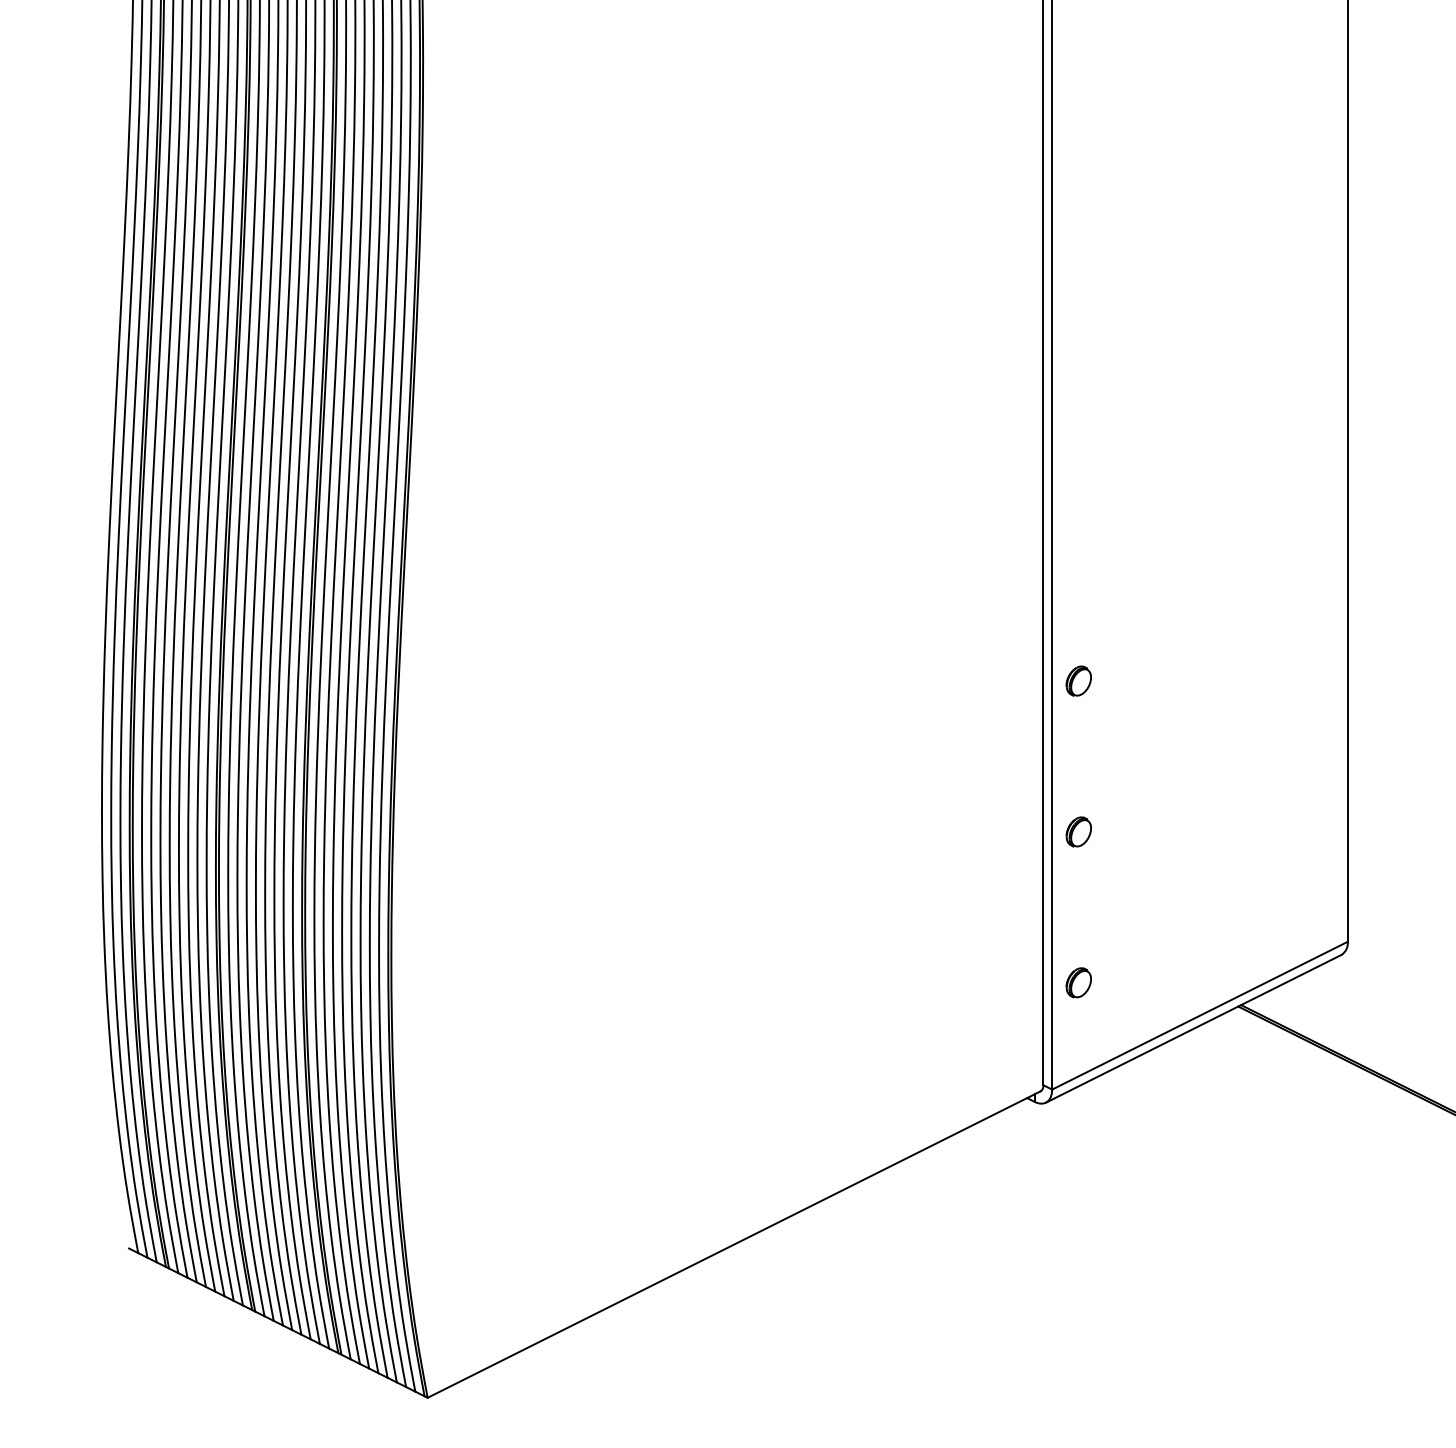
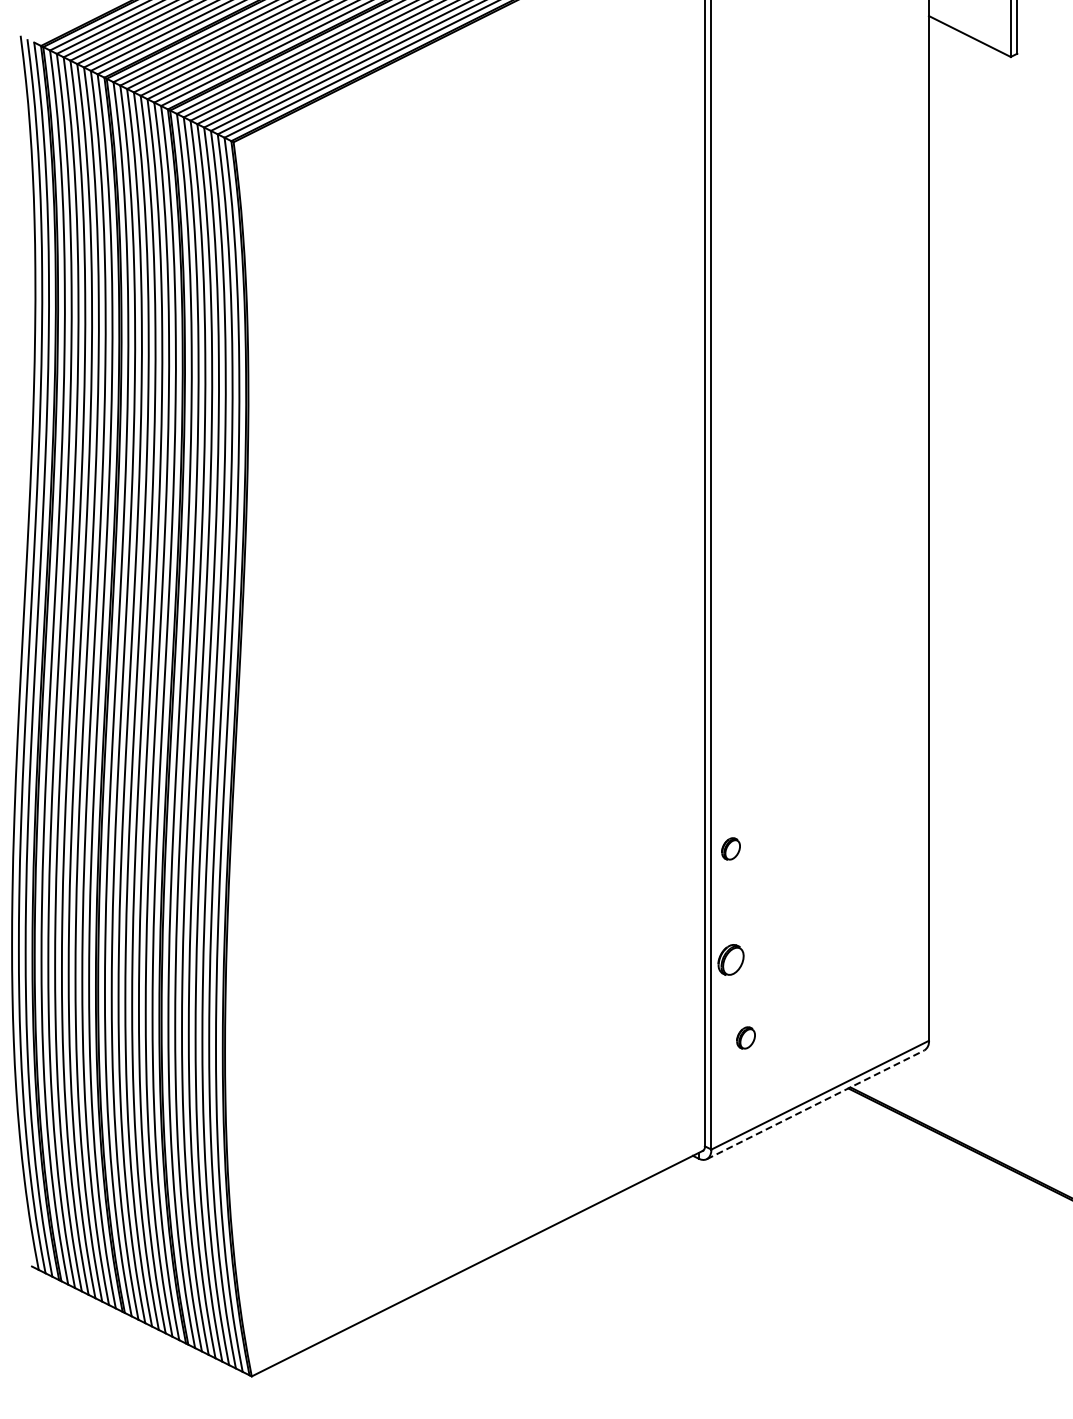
part: (1078, 831) -> (730, 959), size x1.4
part: (1078, 982) -> (745, 1037), moved
line: (1193, 1028) -> (815, 1104), solid -> dashed

